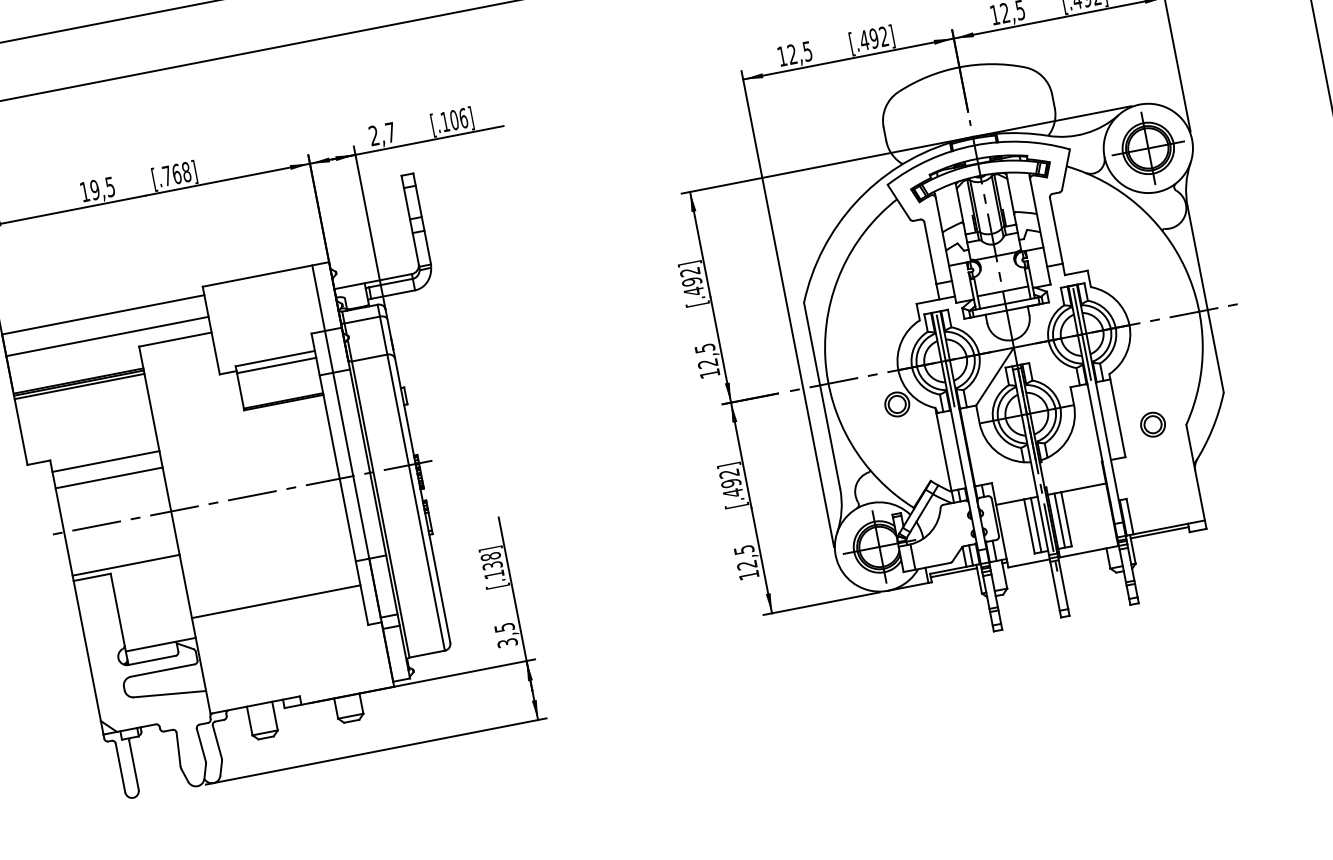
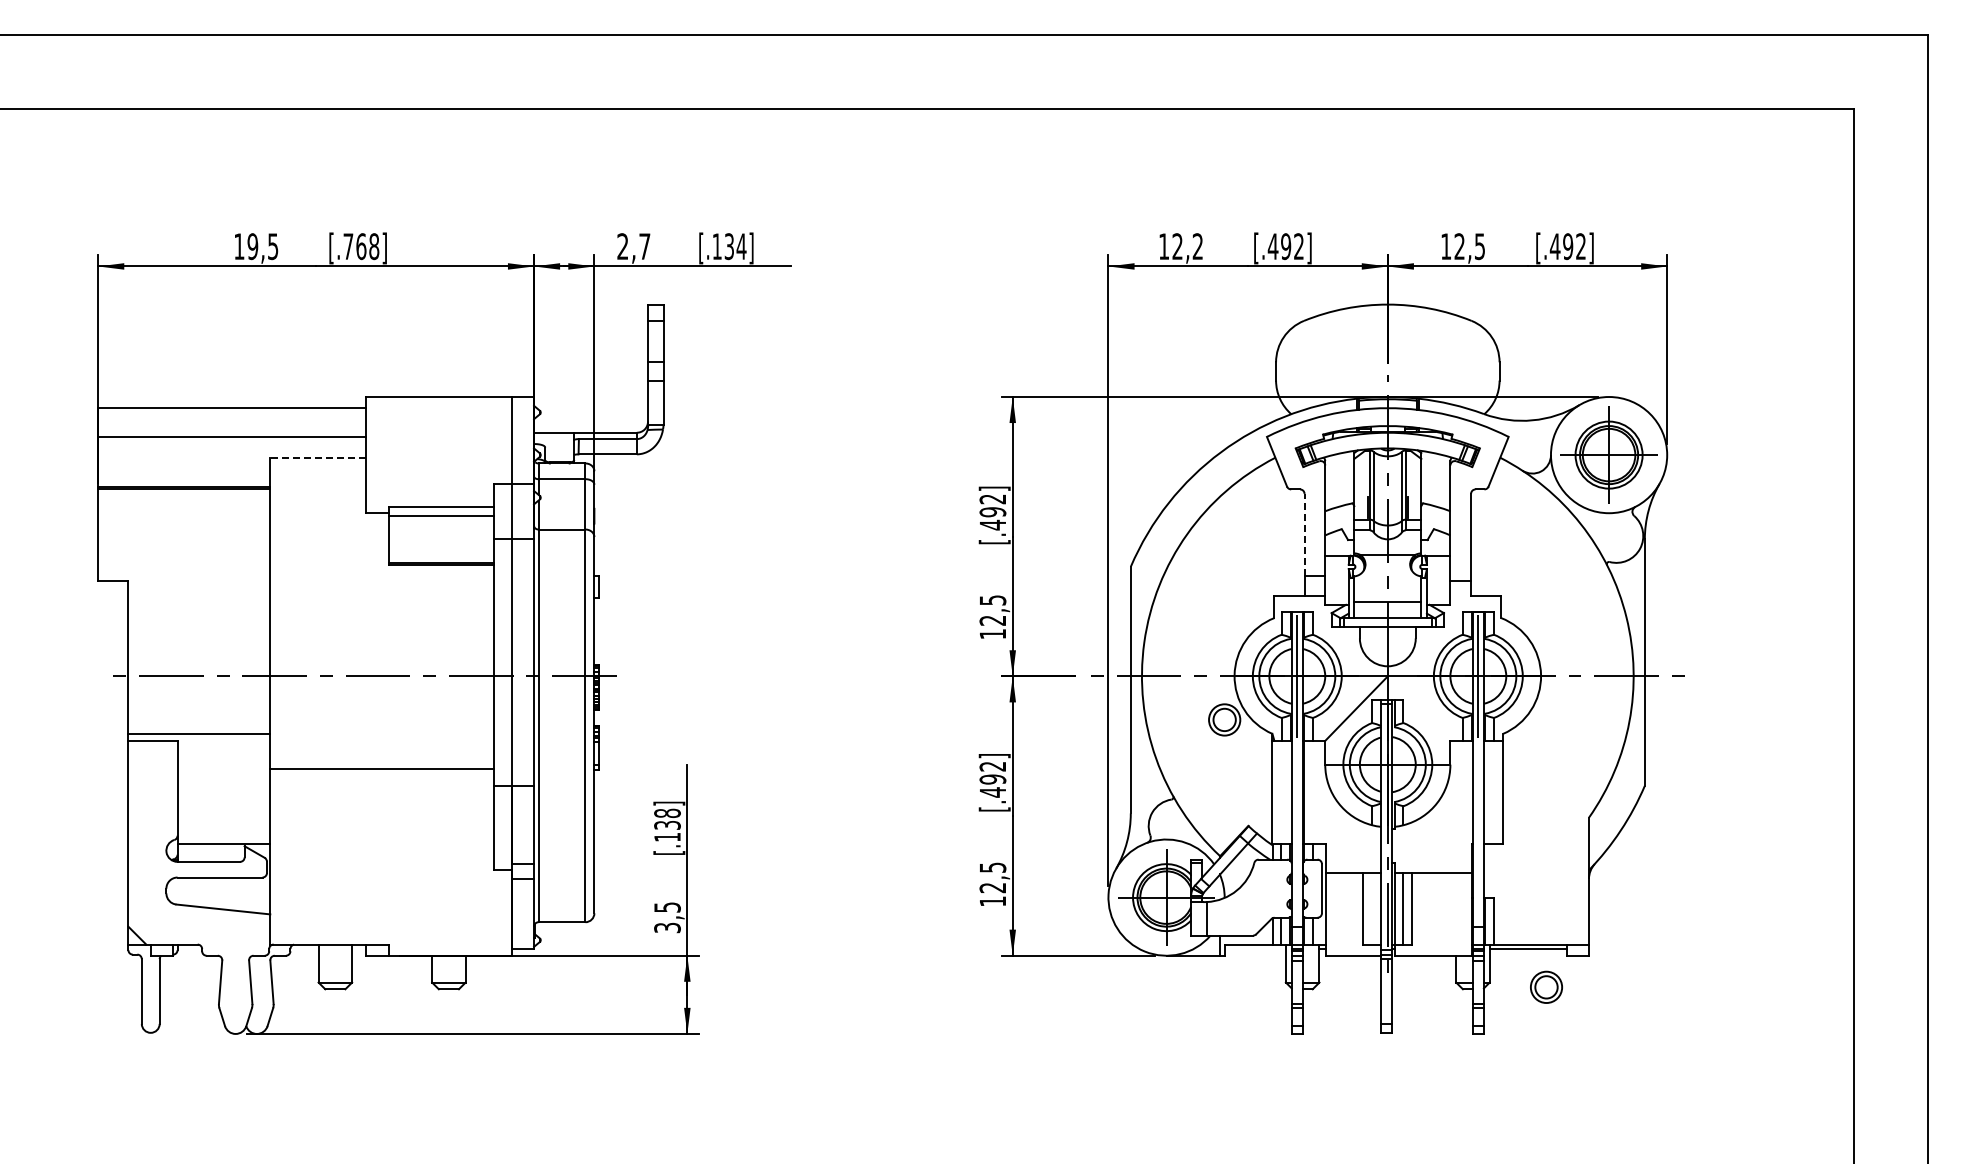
text: (807, 51) -> (1197, 246), 12,5 -> 12,2
text: (459, 119) -> (735, 246), [.106] -> [.134]
line: (930, 252) -> (1304, 534), solid -> dashed
line: (174, 339) -> (317, 457), solid -> dashed
line: (79, 386) -> (184, 493), removed
part: (1152, 424) -> (1546, 986), moved
line: (106, 461) -> (199, 596), removed
line: (109, 478) -> (199, 618), removed
line: (1036, 524) -> (1372, 908), removed
line: (953, 573) -> (1254, 949), removed
line: (275, 601) -> (381, 768), moved

